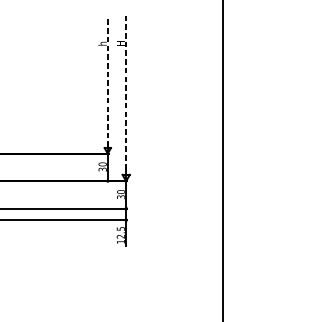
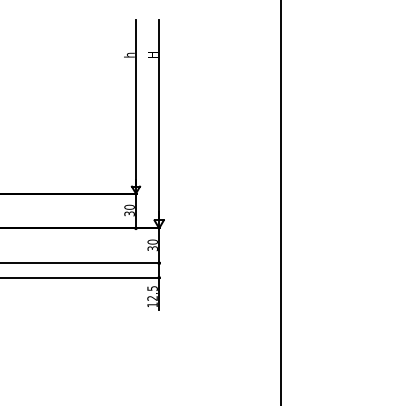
line: (107, 81) -> (135, 102), dashed -> solid
line: (126, 94) -> (159, 119), dashed -> solid

